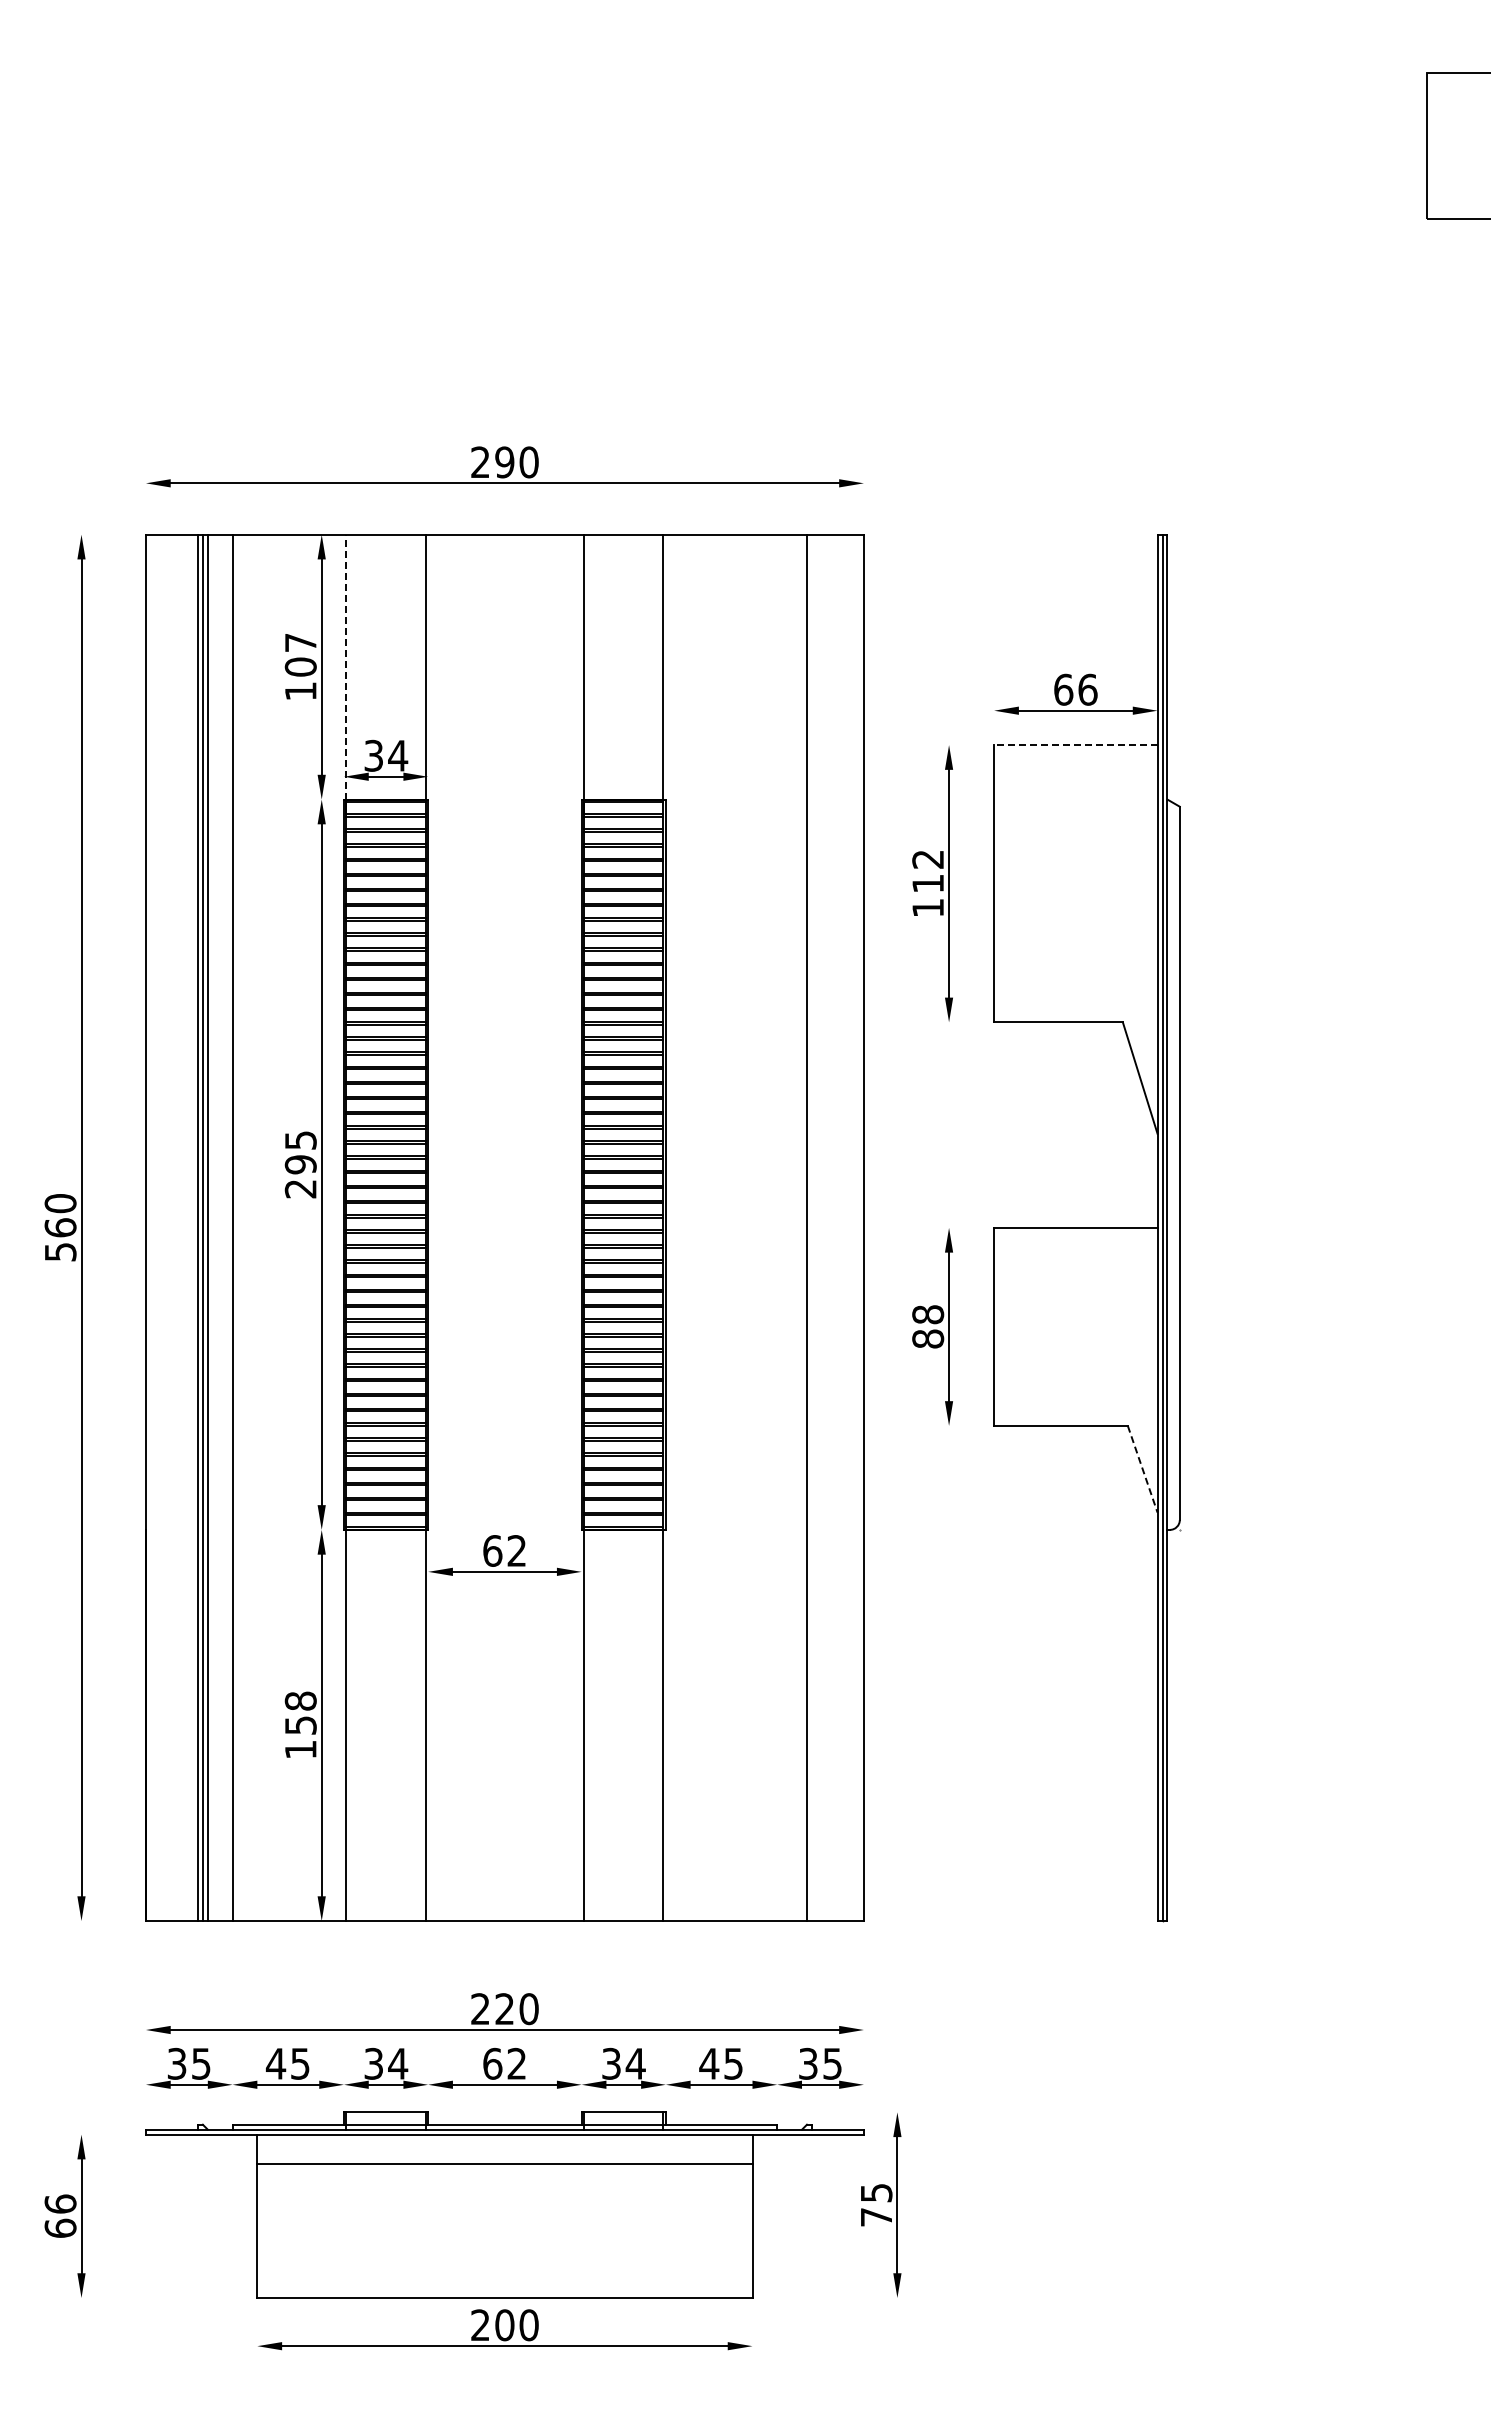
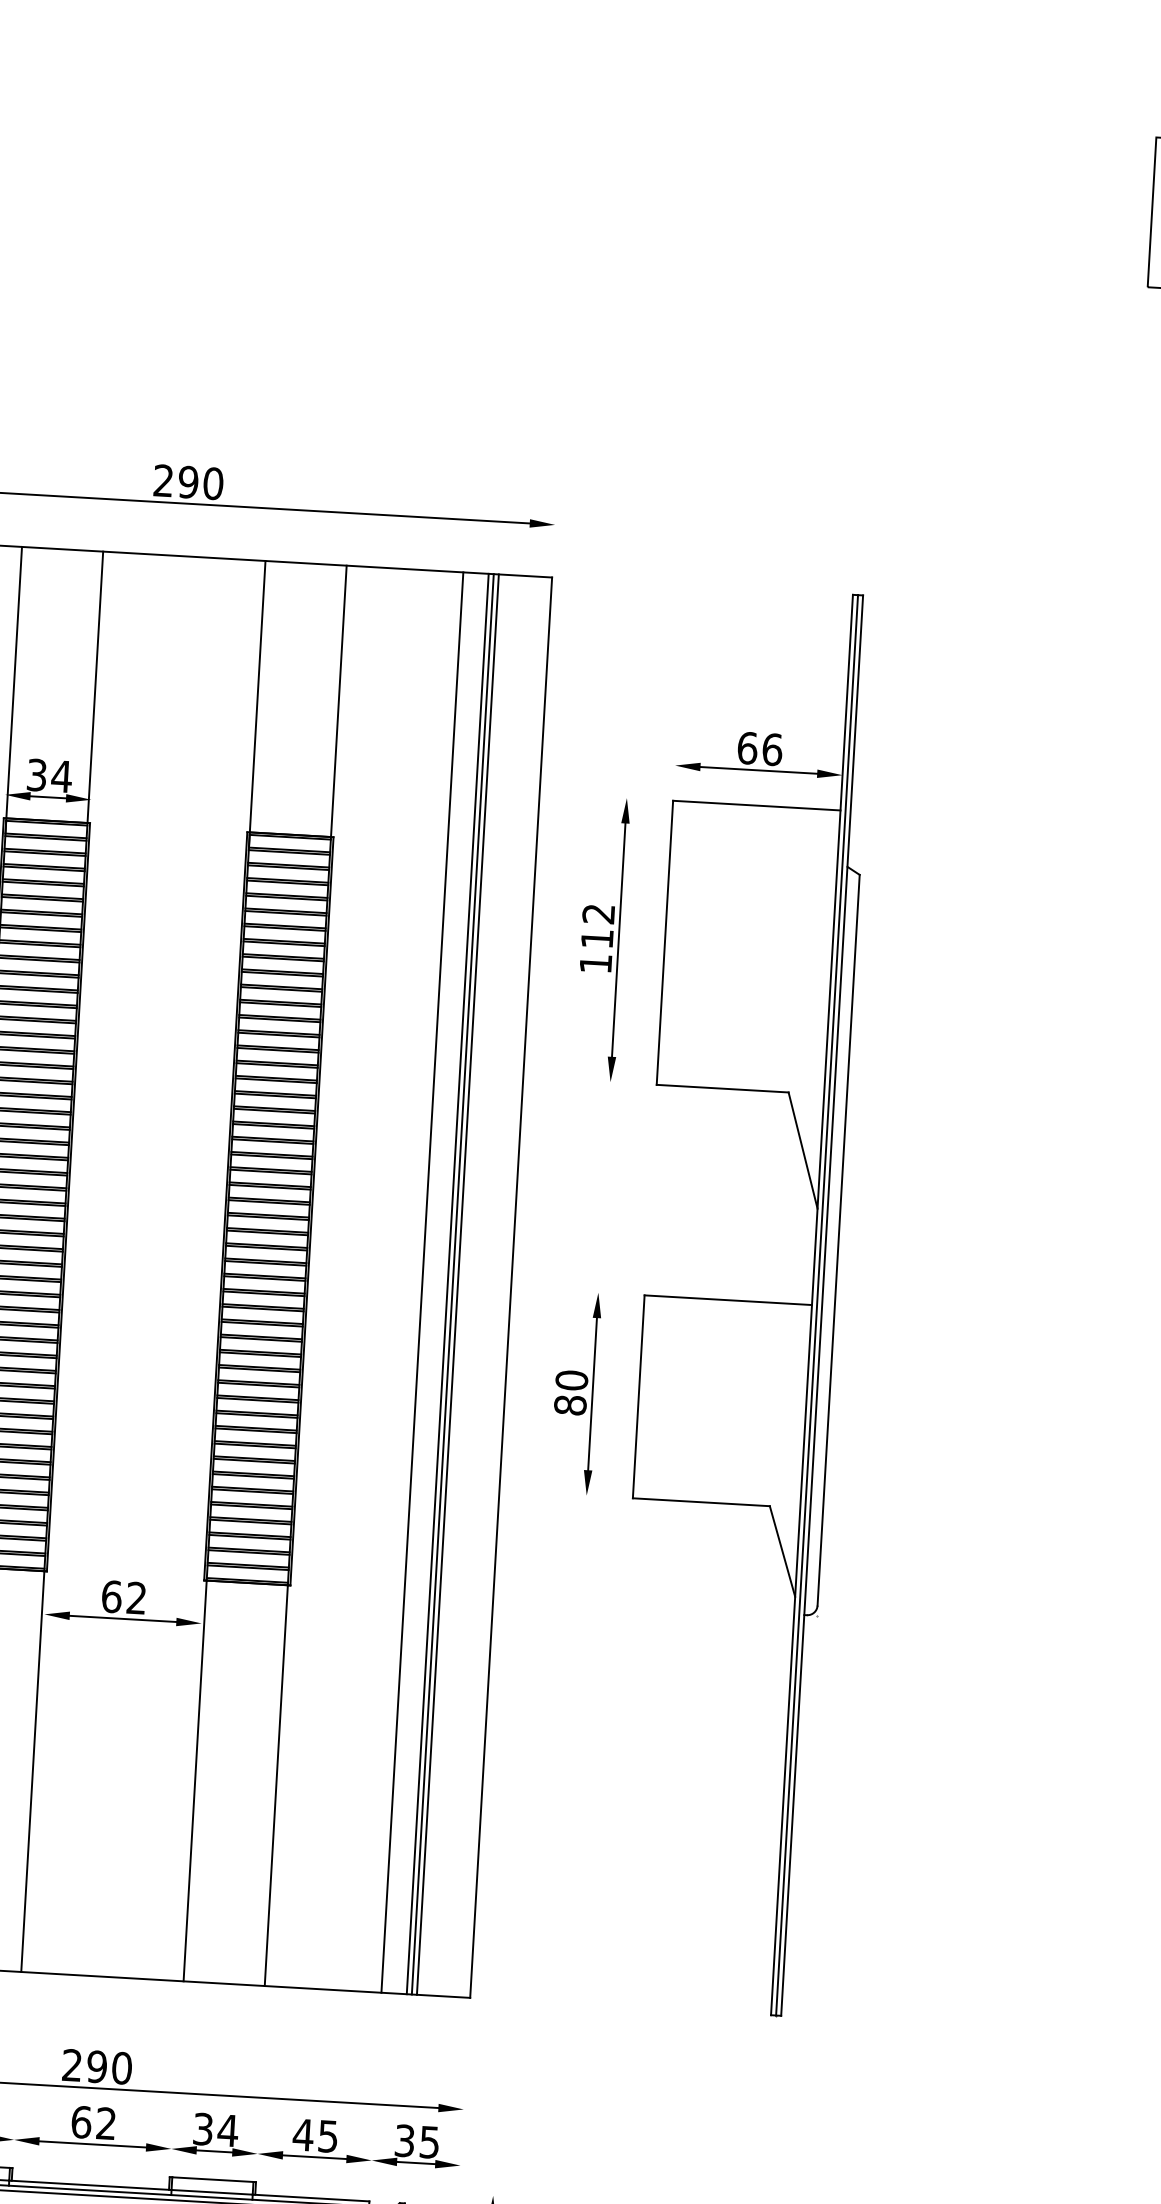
line: (346, 666) -> (14, 682), dashed -> solid
line: (1075, 745) -> (756, 806), dashed -> solid
line: (777, 1227) -> (422, 1282), added
line: (802, 1227) -> (448, 1283), added
line: (811, 1227) -> (457, 1284), added
text: (927, 1314) -> (571, 1380), 88 -> 80
line: (1142, 1469) -> (782, 1551), dashed -> solid
text: (504, 2009) -> (96, 2067), 220 -> 290

